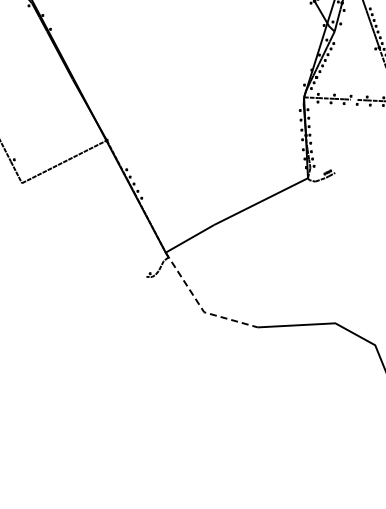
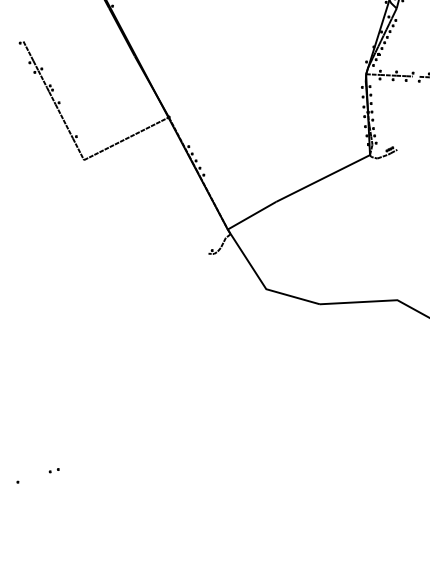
line: (200, 306) -> (262, 283), dashed -> solid

